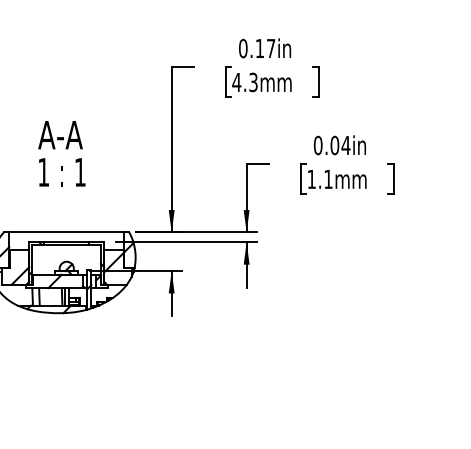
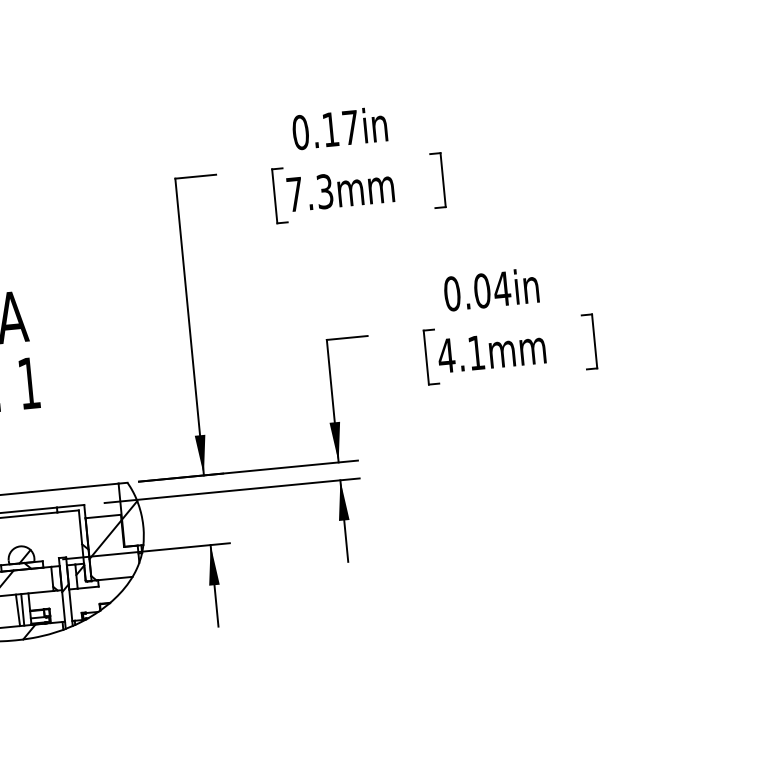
text: (236, 82) -> (294, 194), 4.3mm -> 7.3mm
text: (311, 179) -> (446, 356), 1.1mm -> 4.1mm

